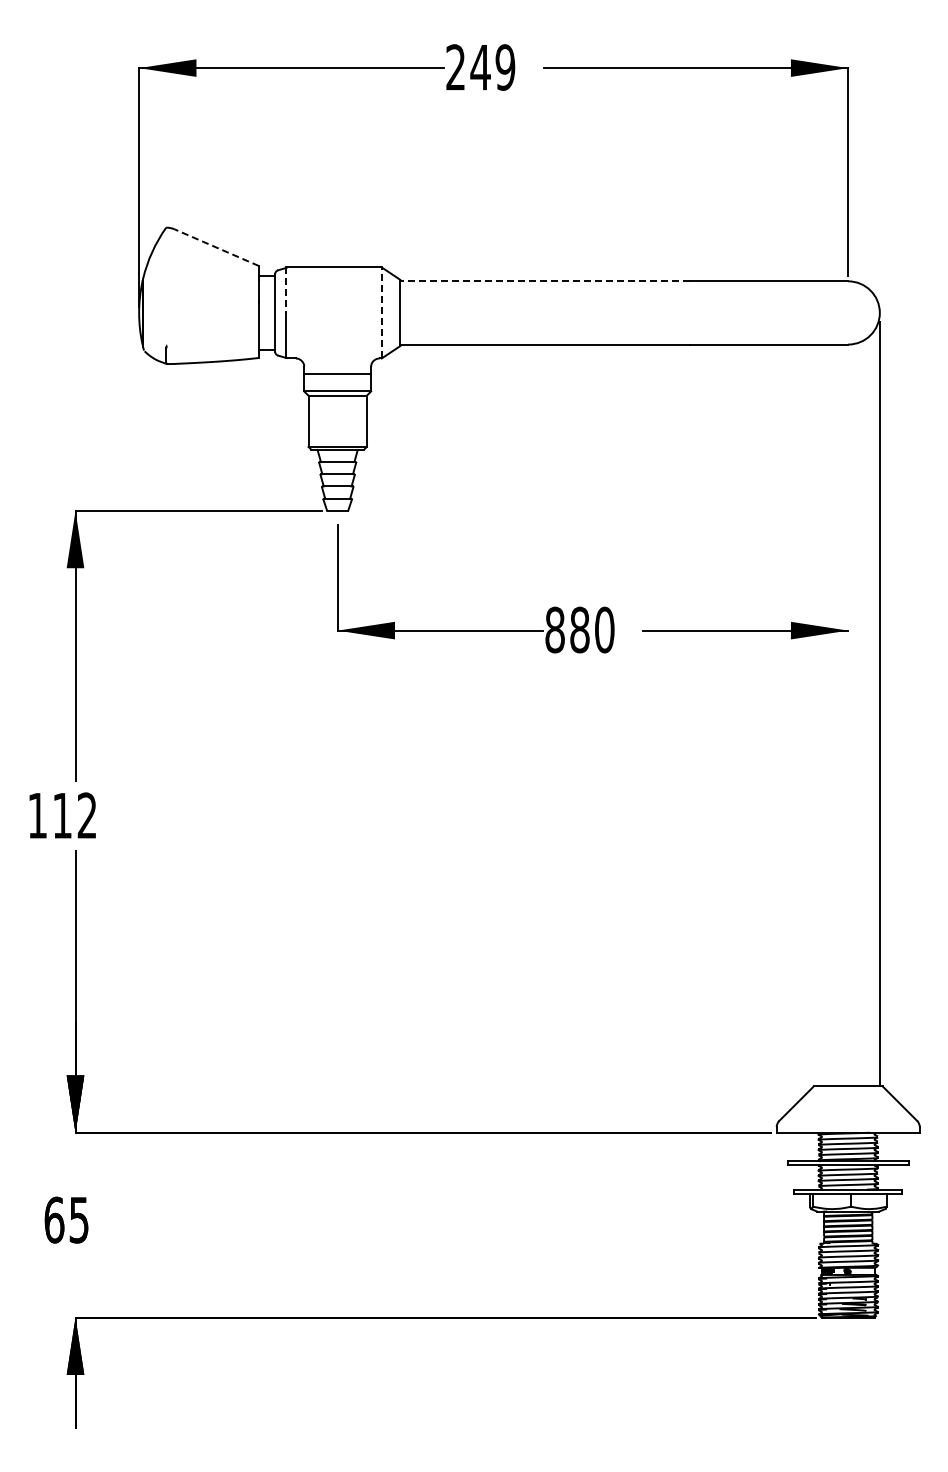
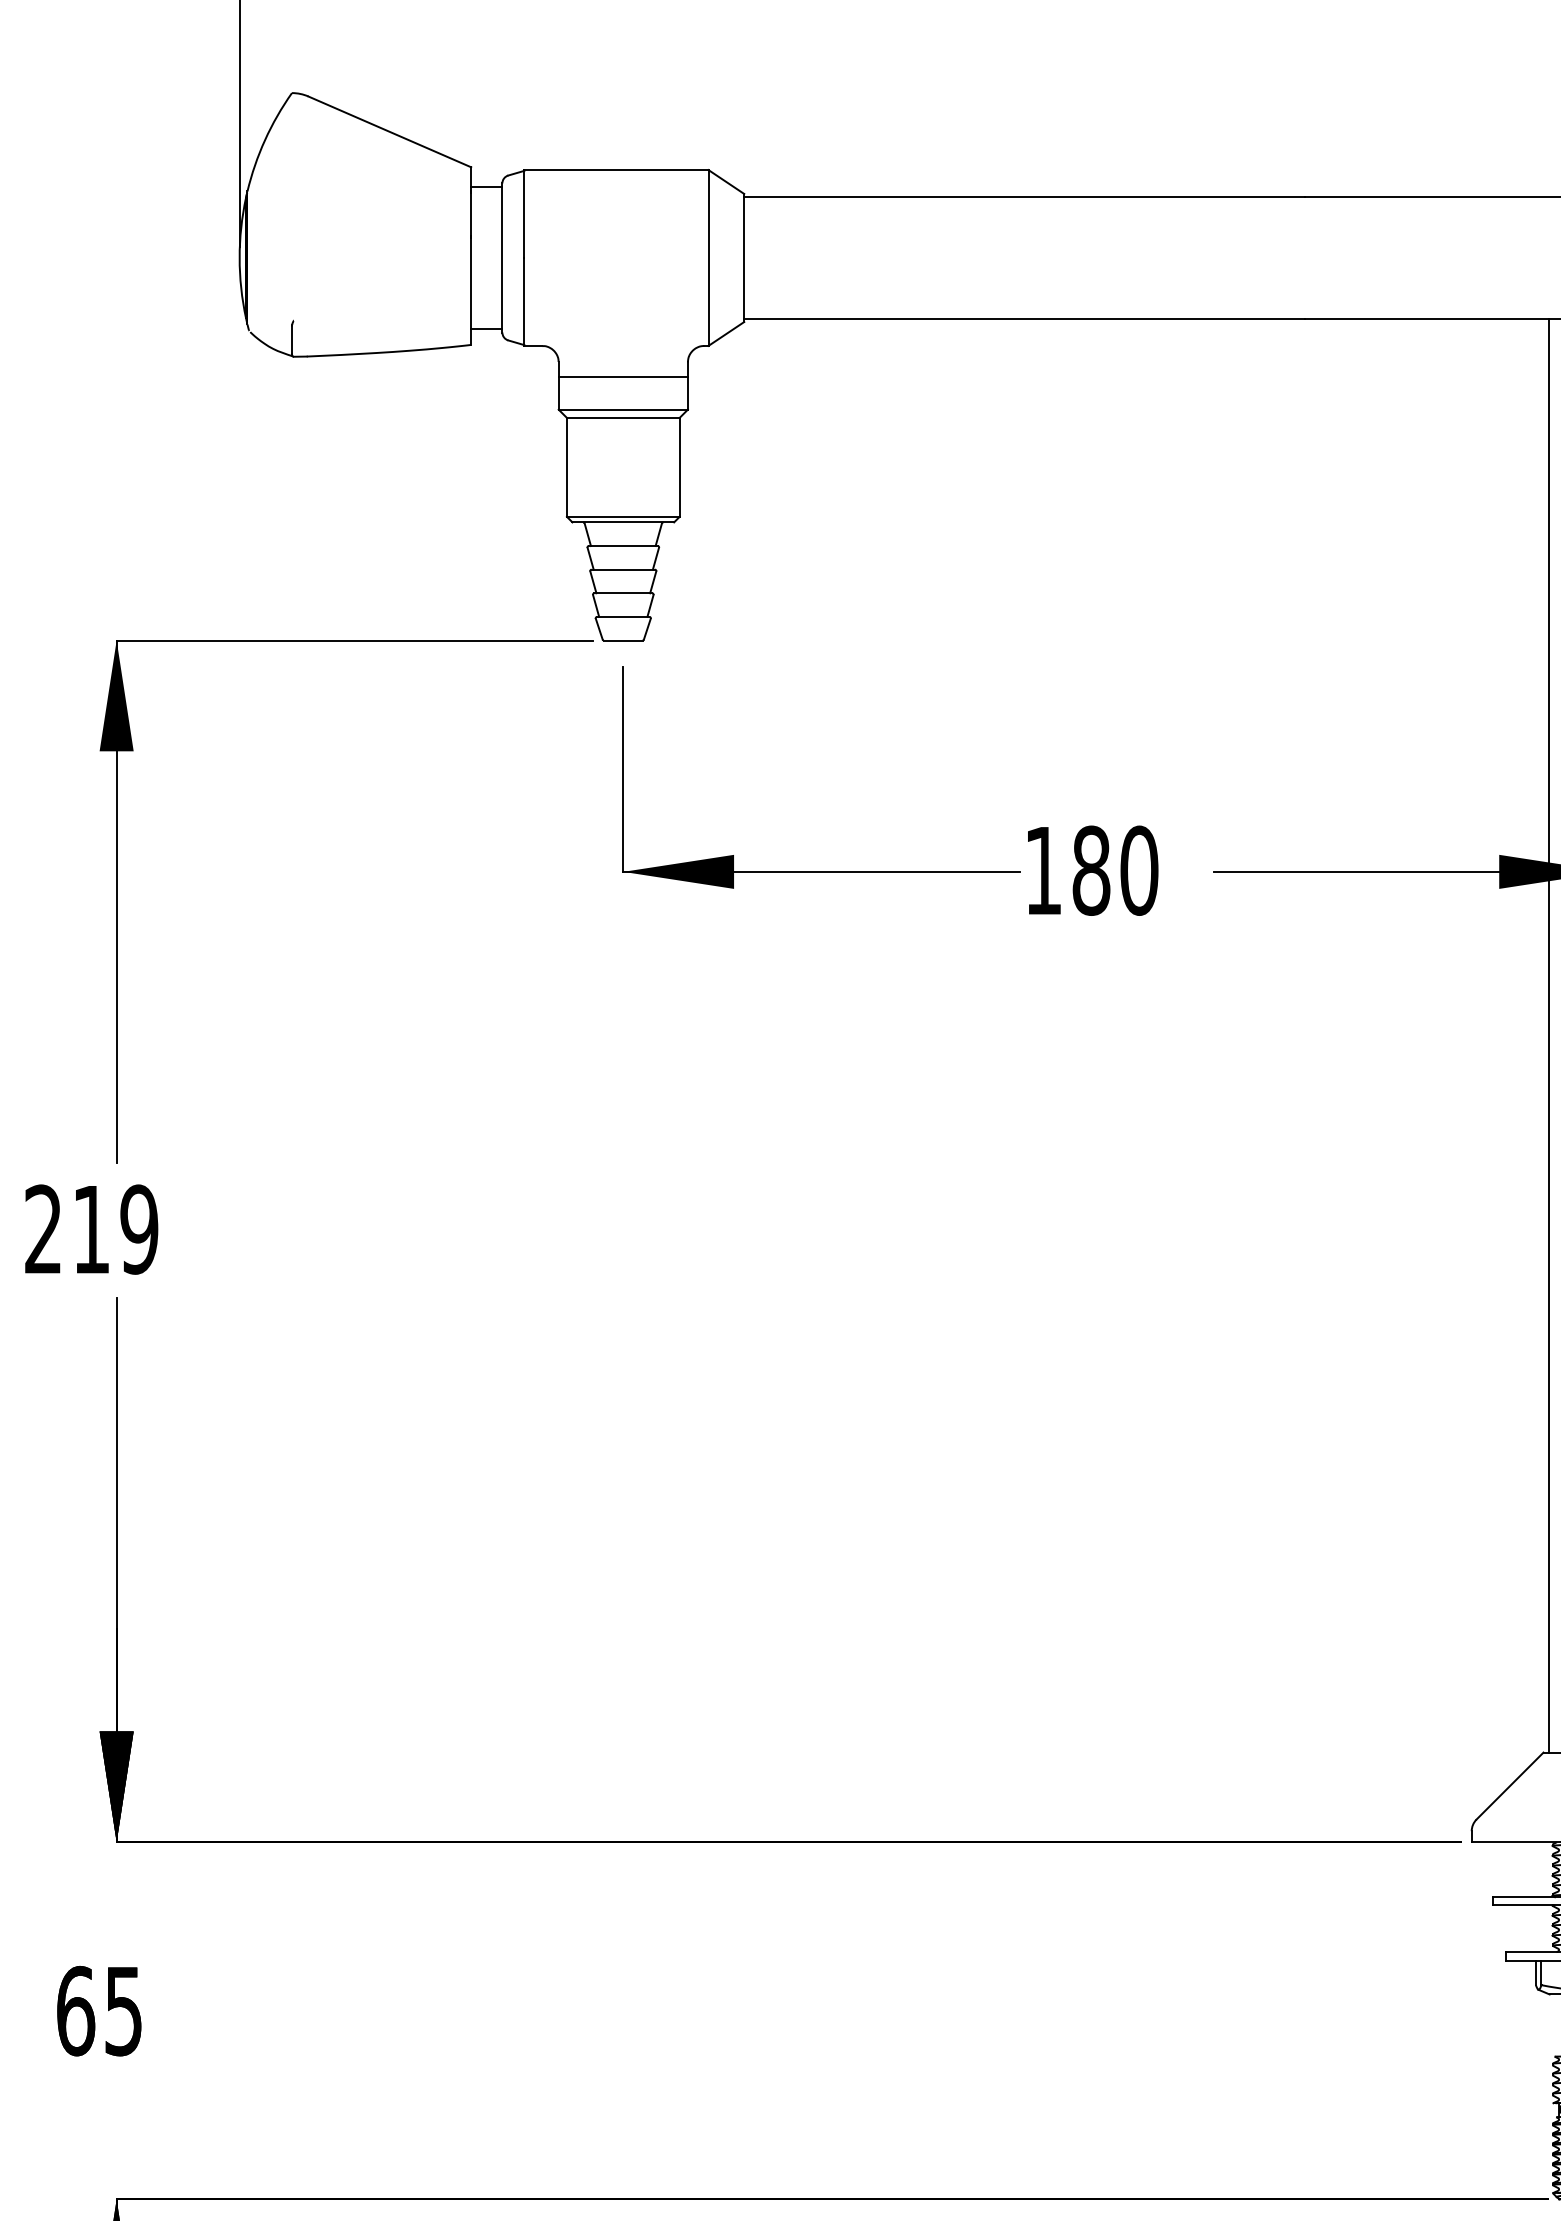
line: (216, 247) -> (389, 131), dashed -> solid
line: (544, 281) -> (1022, 197), dashed -> solid
line: (286, 290) -> (524, 214), dashed -> solid
line: (381, 312) -> (707, 257), dashed -> solid
text: (554, 629) -> (1042, 869), 880 -> 180
line: (816, 715) -> (1548, 1035), added
text: (62, 815) -> (91, 1229), 112 -> 219

